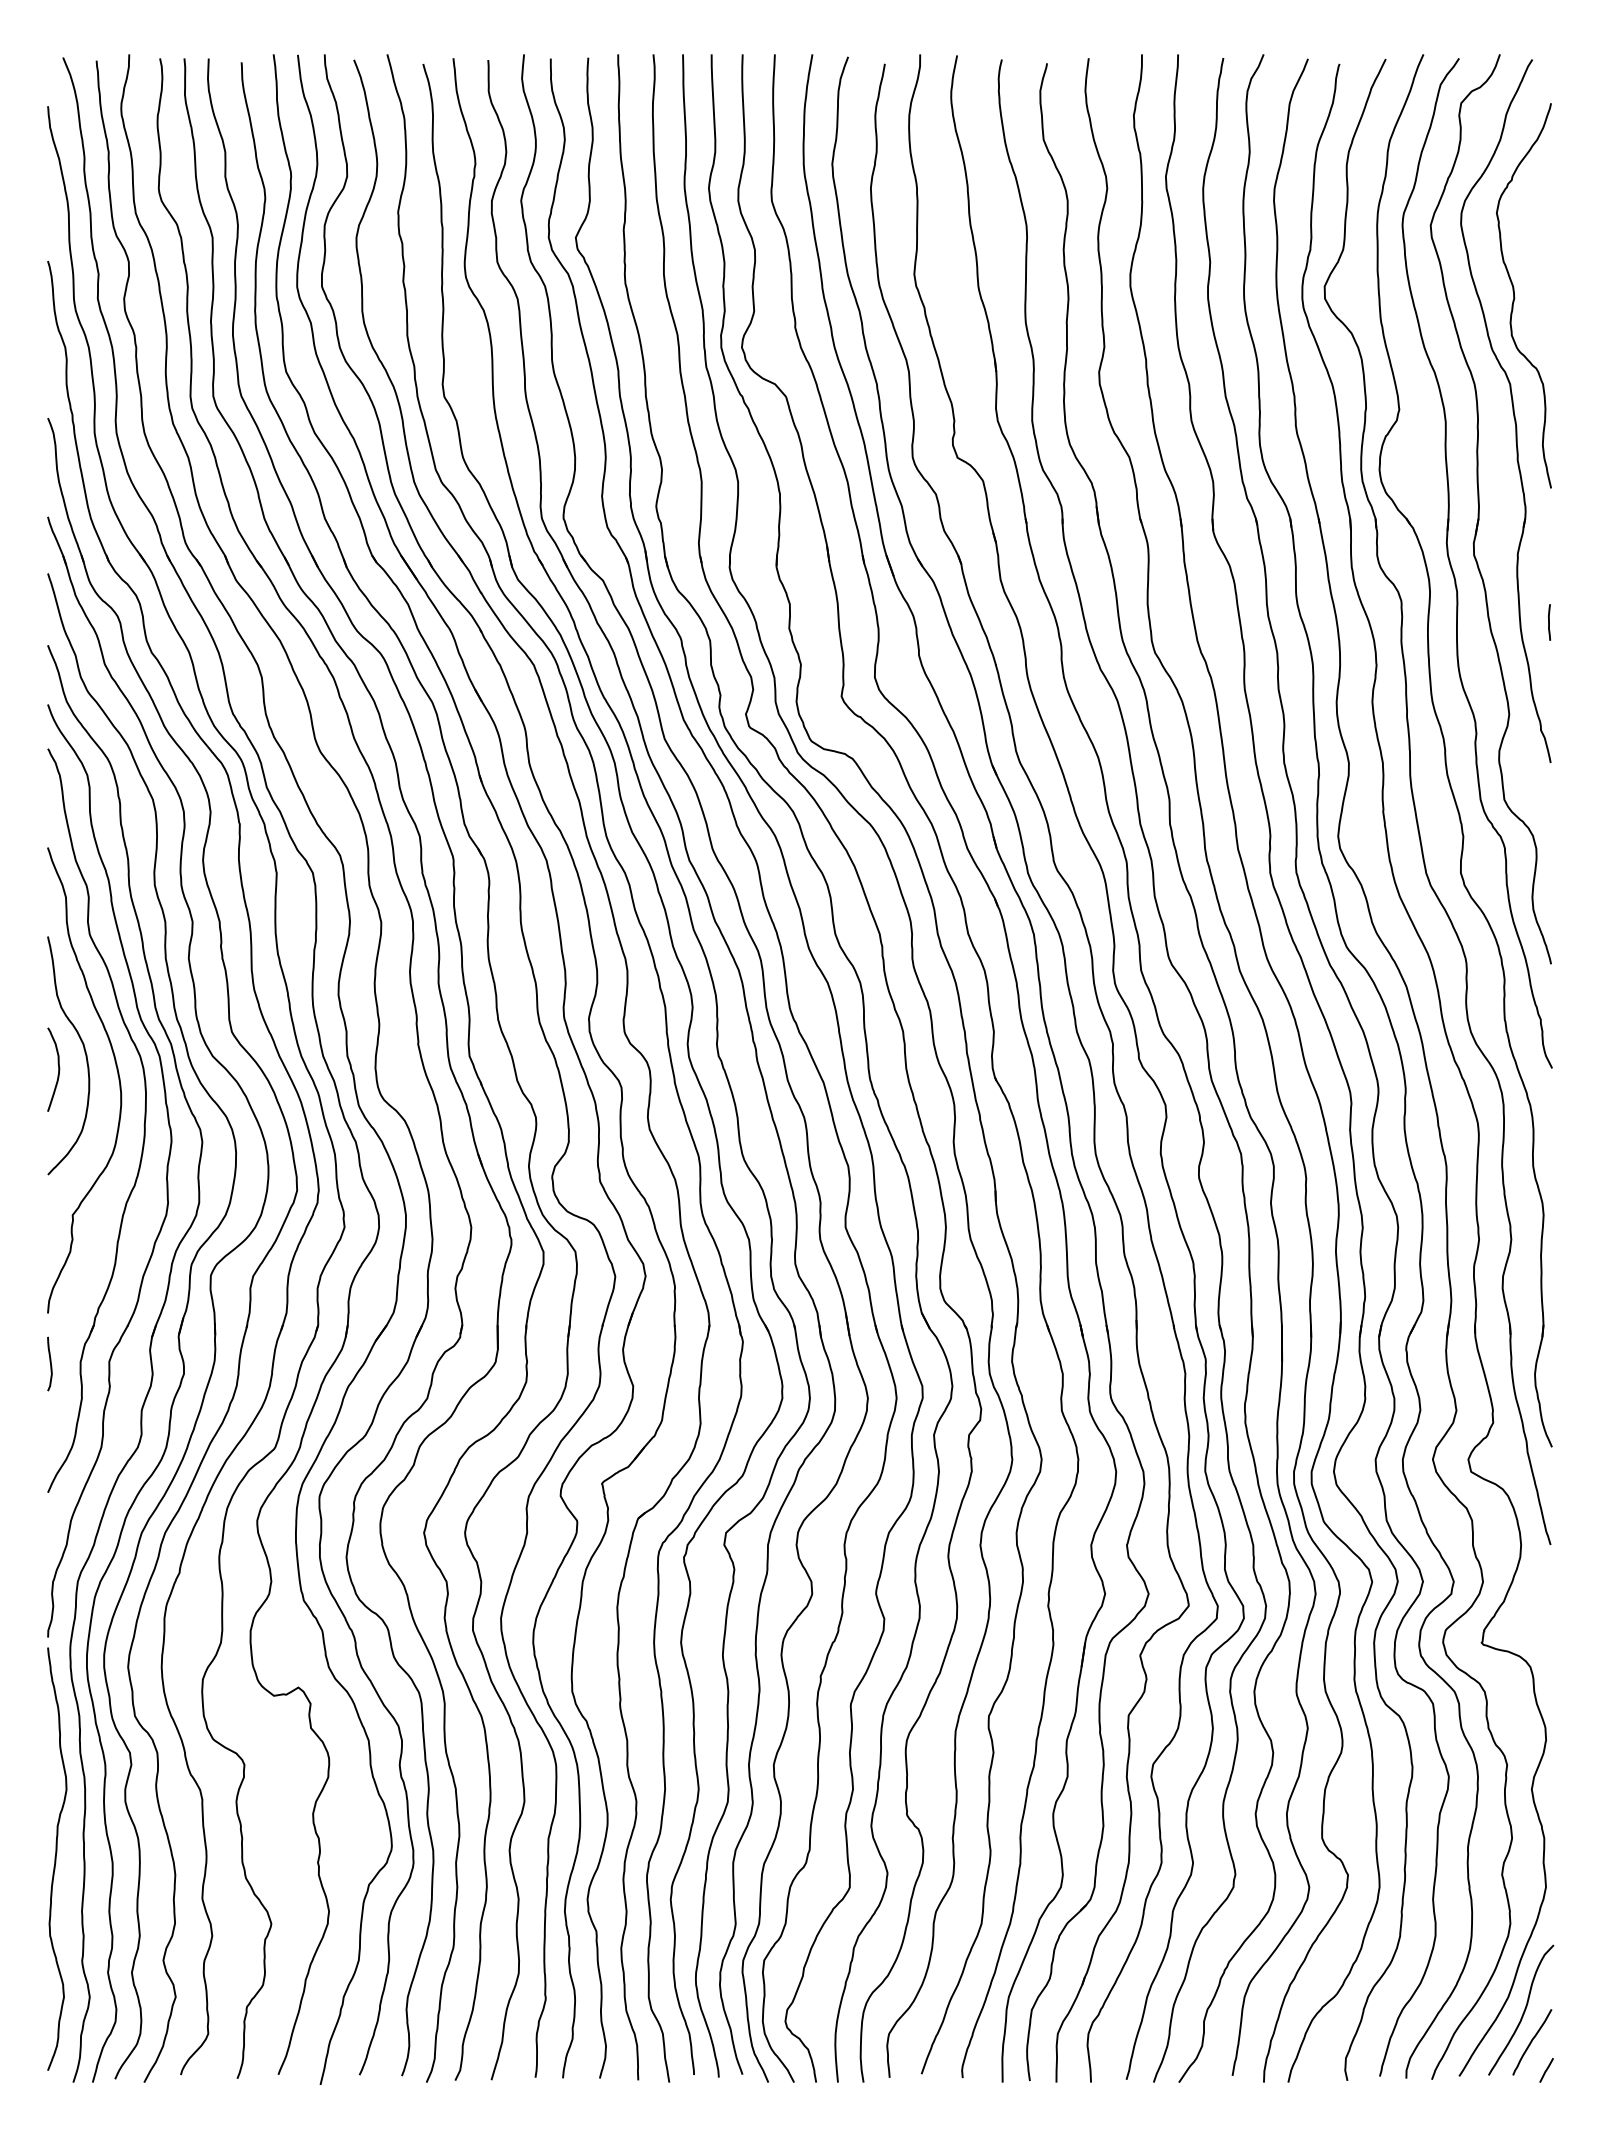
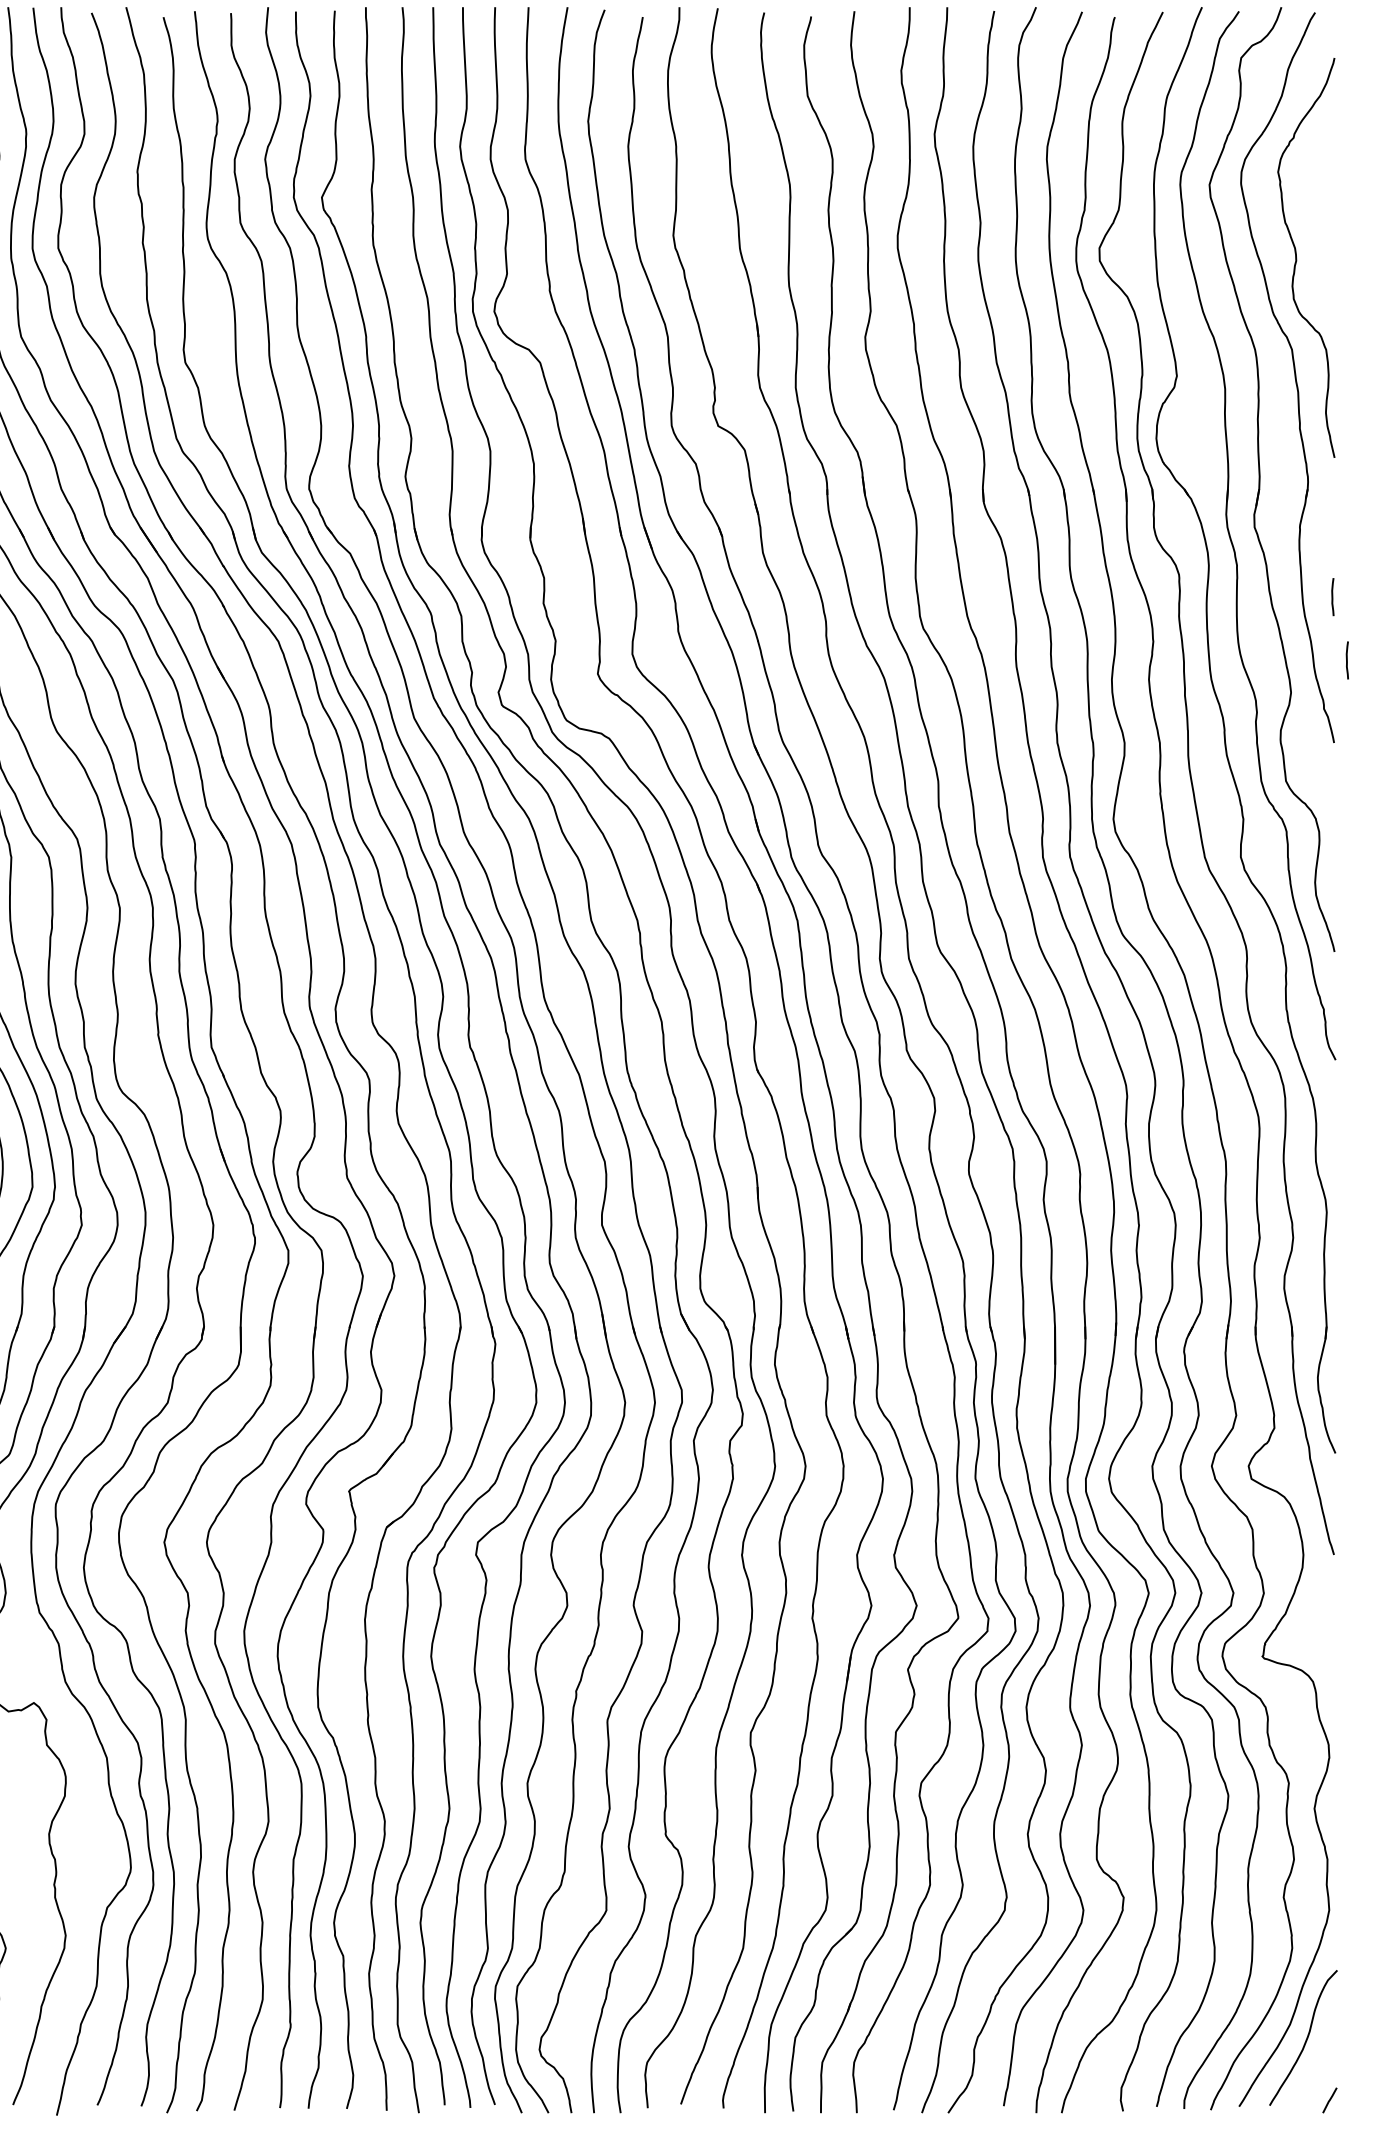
curve: (1563, 683) -> (1347, 660), added
curve: (1532, 2041) -> (1315, 2070), removed

